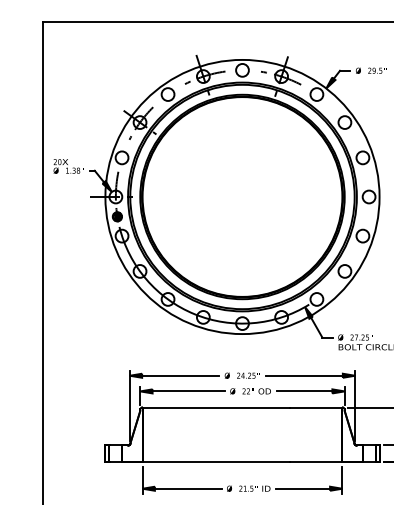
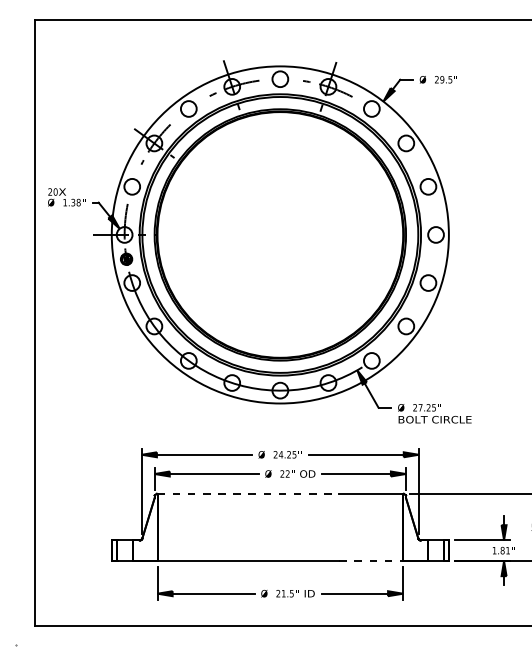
line: (216, 407) -> (248, 493), solid -> dashed
line: (316, 462) -> (371, 561), solid -> dashed

